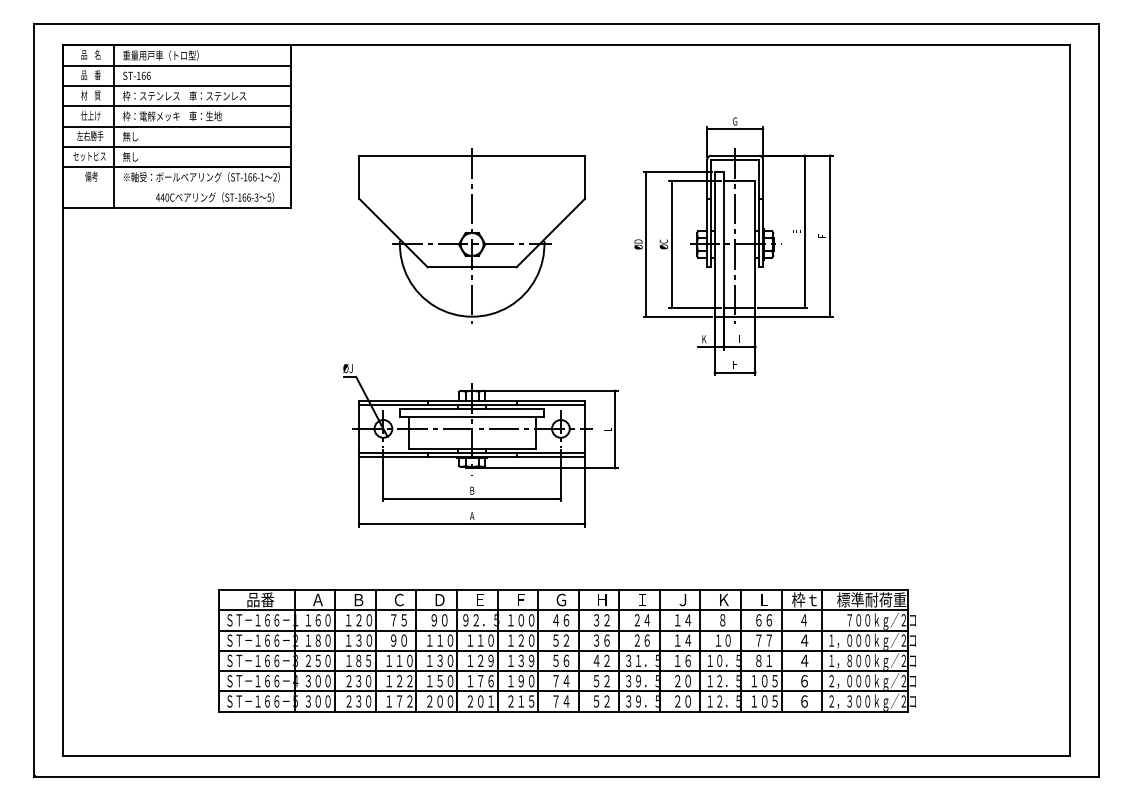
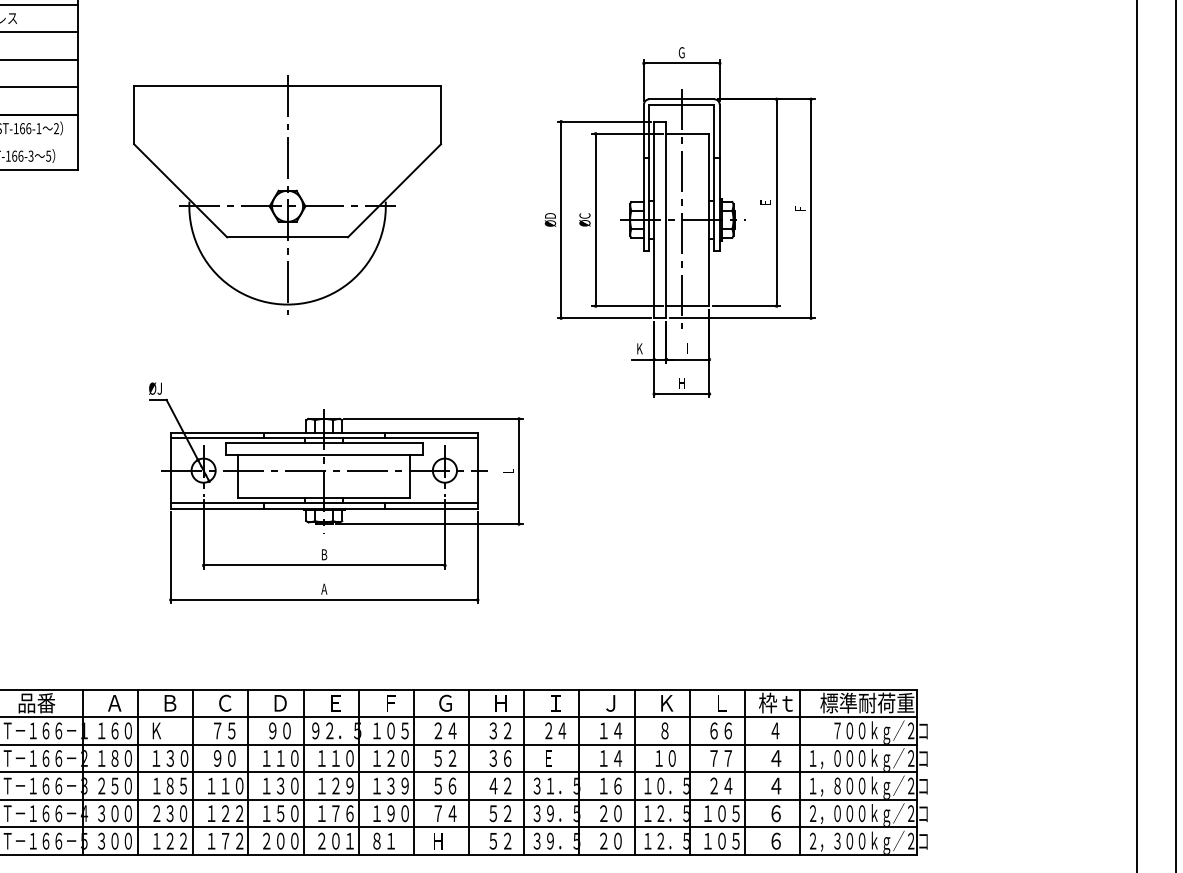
part: (472, 235) -> (288, 194), moved
text: (359, 620) -> (171, 731), １２０ -> Ｋ
text: (531, 620) -> (404, 731), １００ -> １０５
text: (561, 620) -> (445, 731), ４６ -> ２４
text: (641, 640) -> (554, 758), ２６ -> Ｅ
text: (764, 660) -> (721, 785), ８１ -> ２４
text: (358, 701) -> (169, 841), ２３０ -> １２２
text: (521, 701) -> (391, 841), ２１５ -> ８１
text: (561, 701) -> (445, 841), ７４ -> Ｈ

